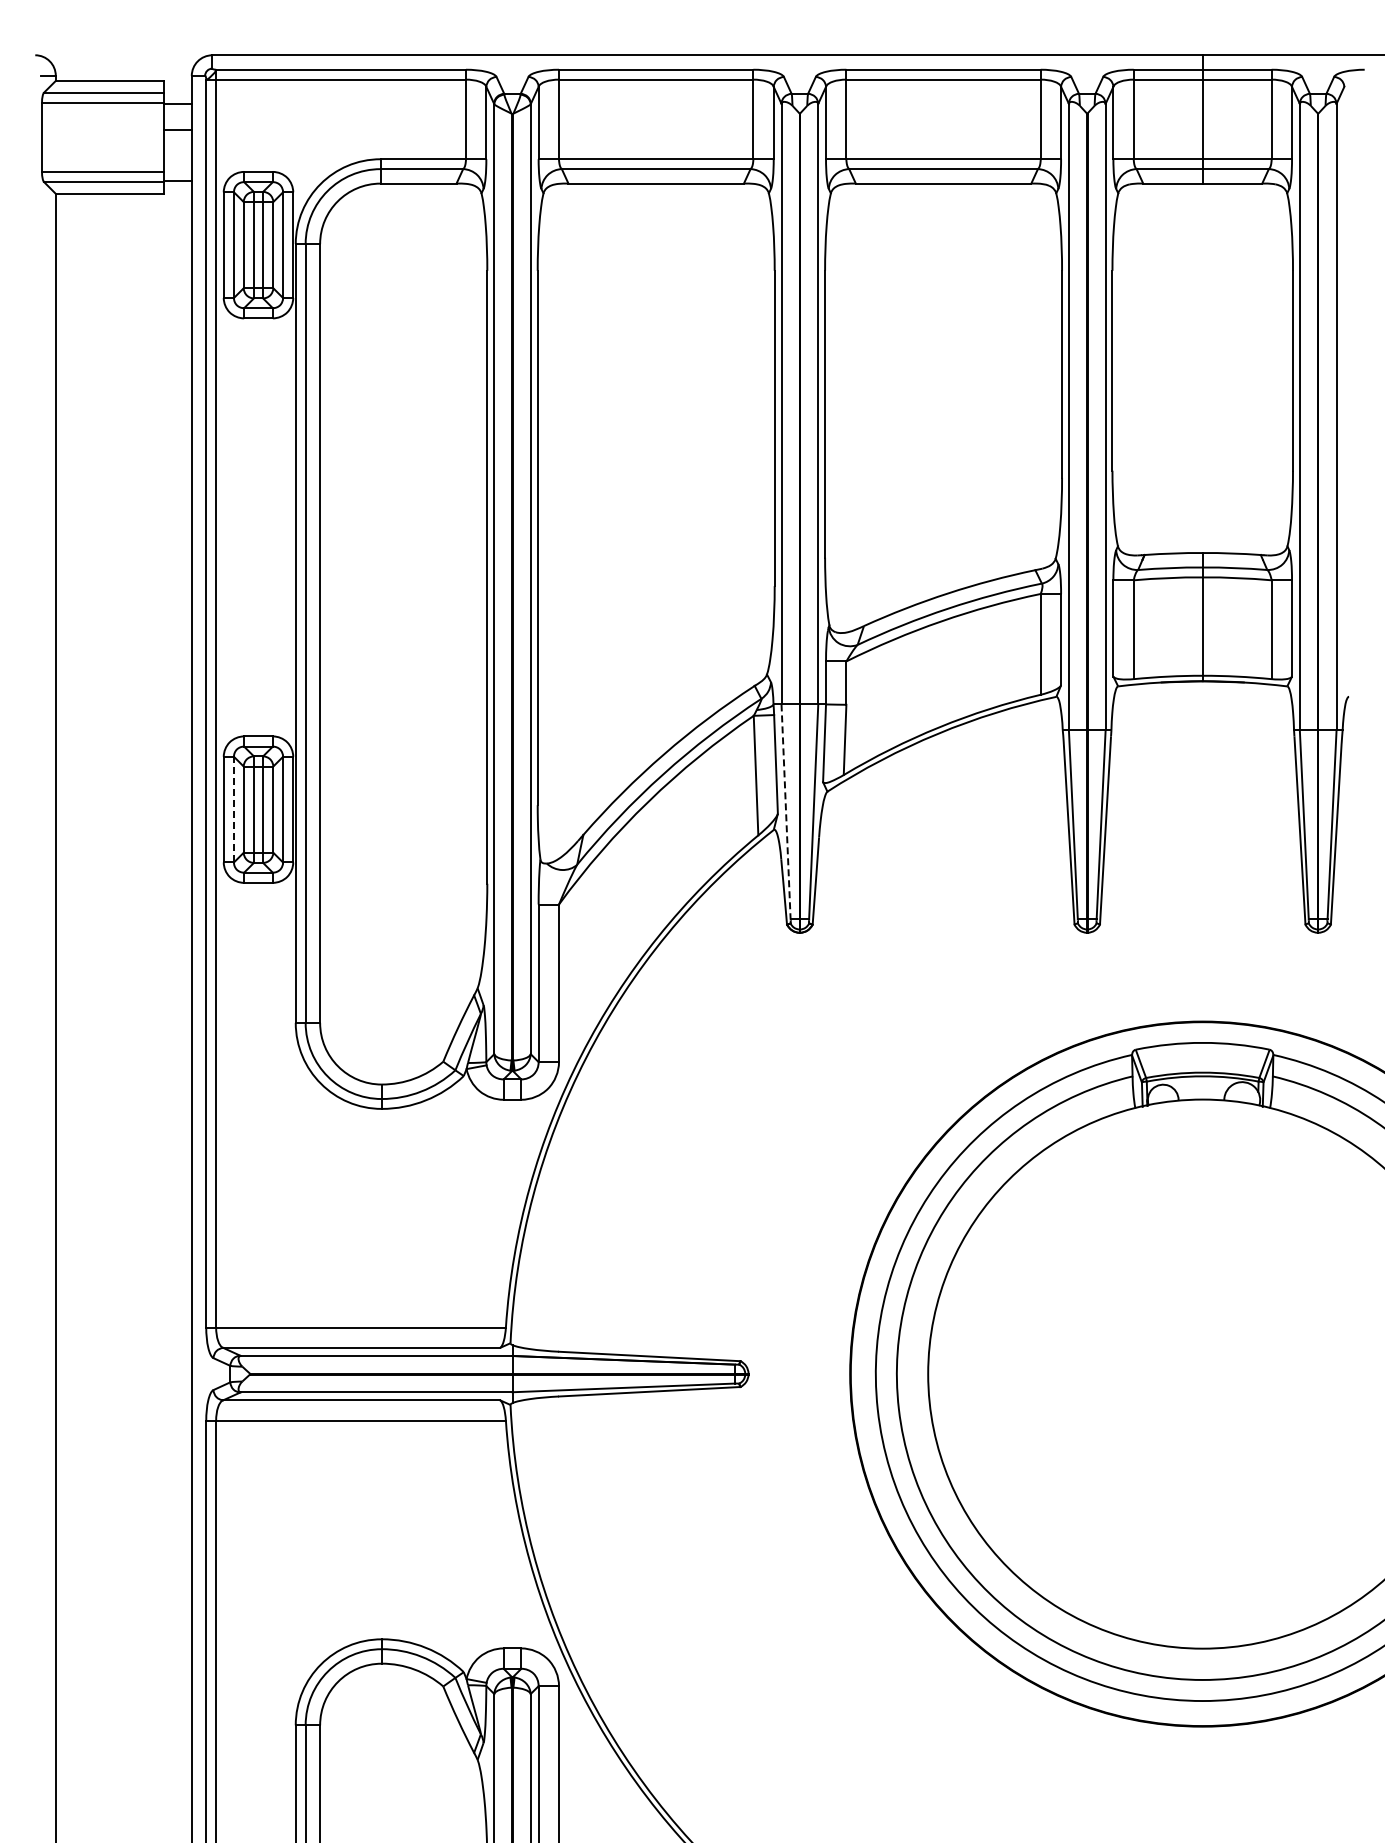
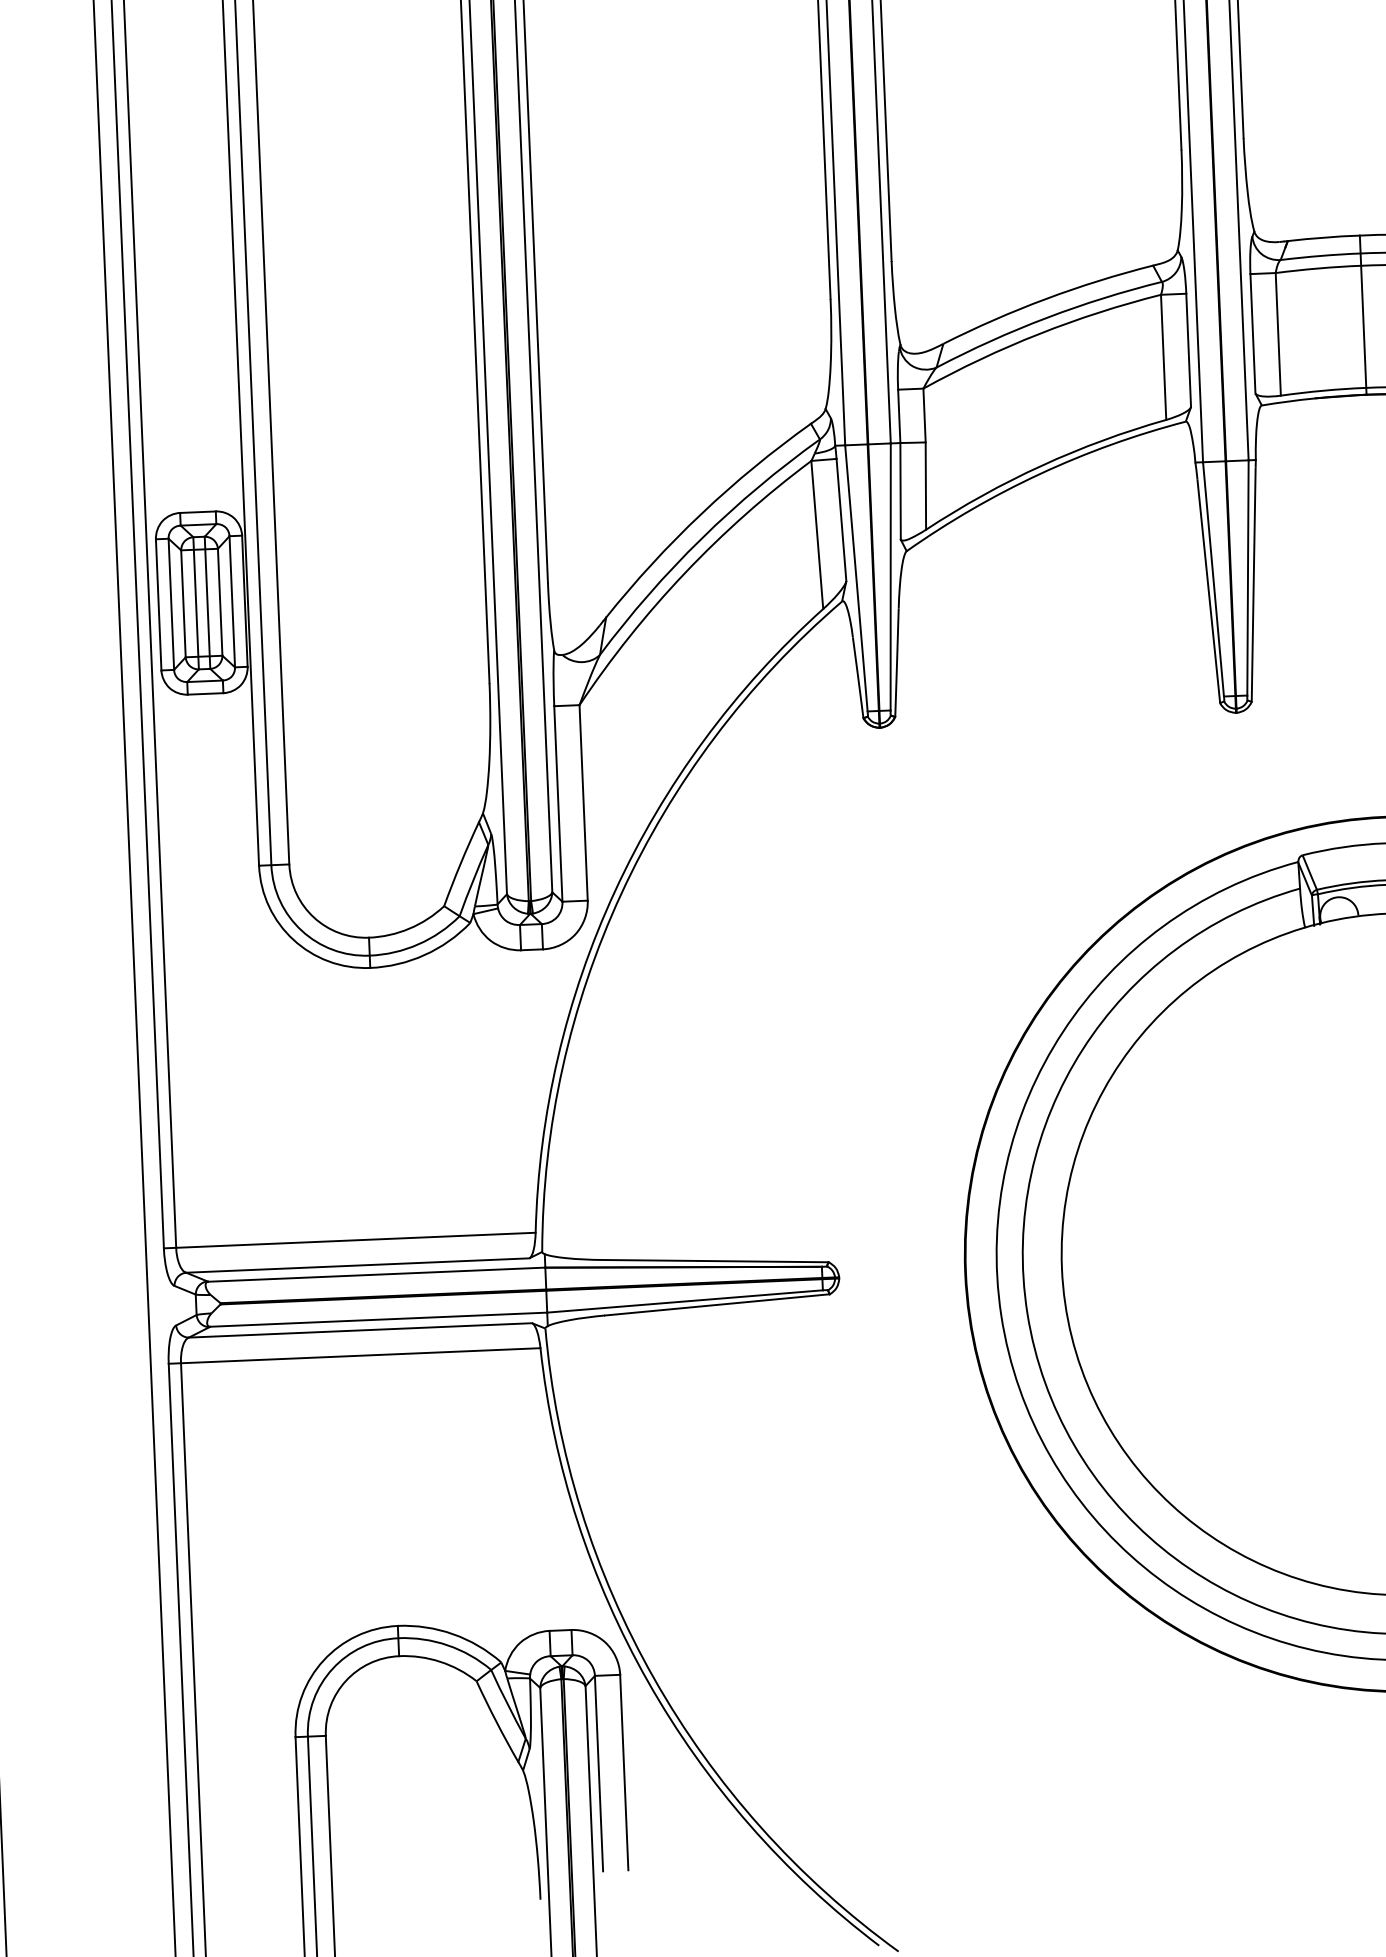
line: (233, 809) -> (170, 604), dashed -> solid
line: (786, 811) -> (856, 577), dashed -> solid

